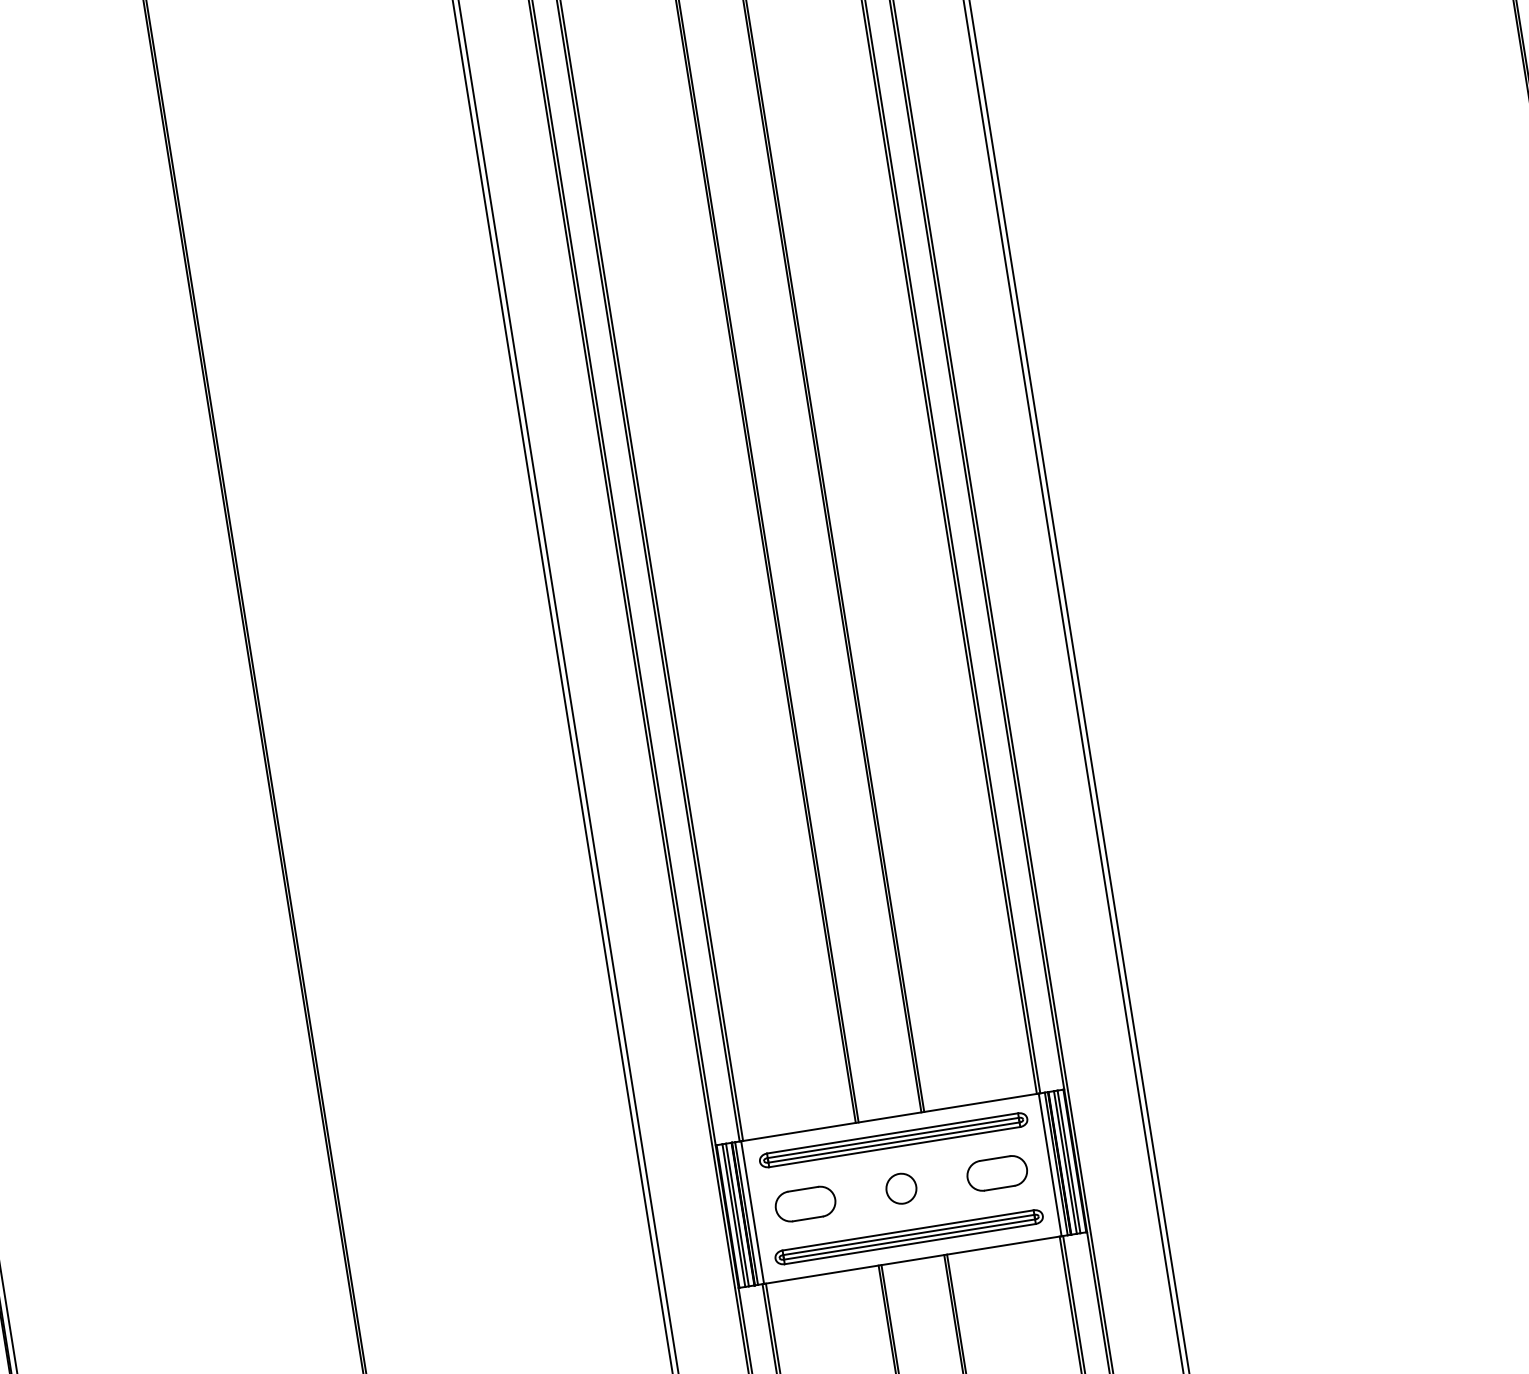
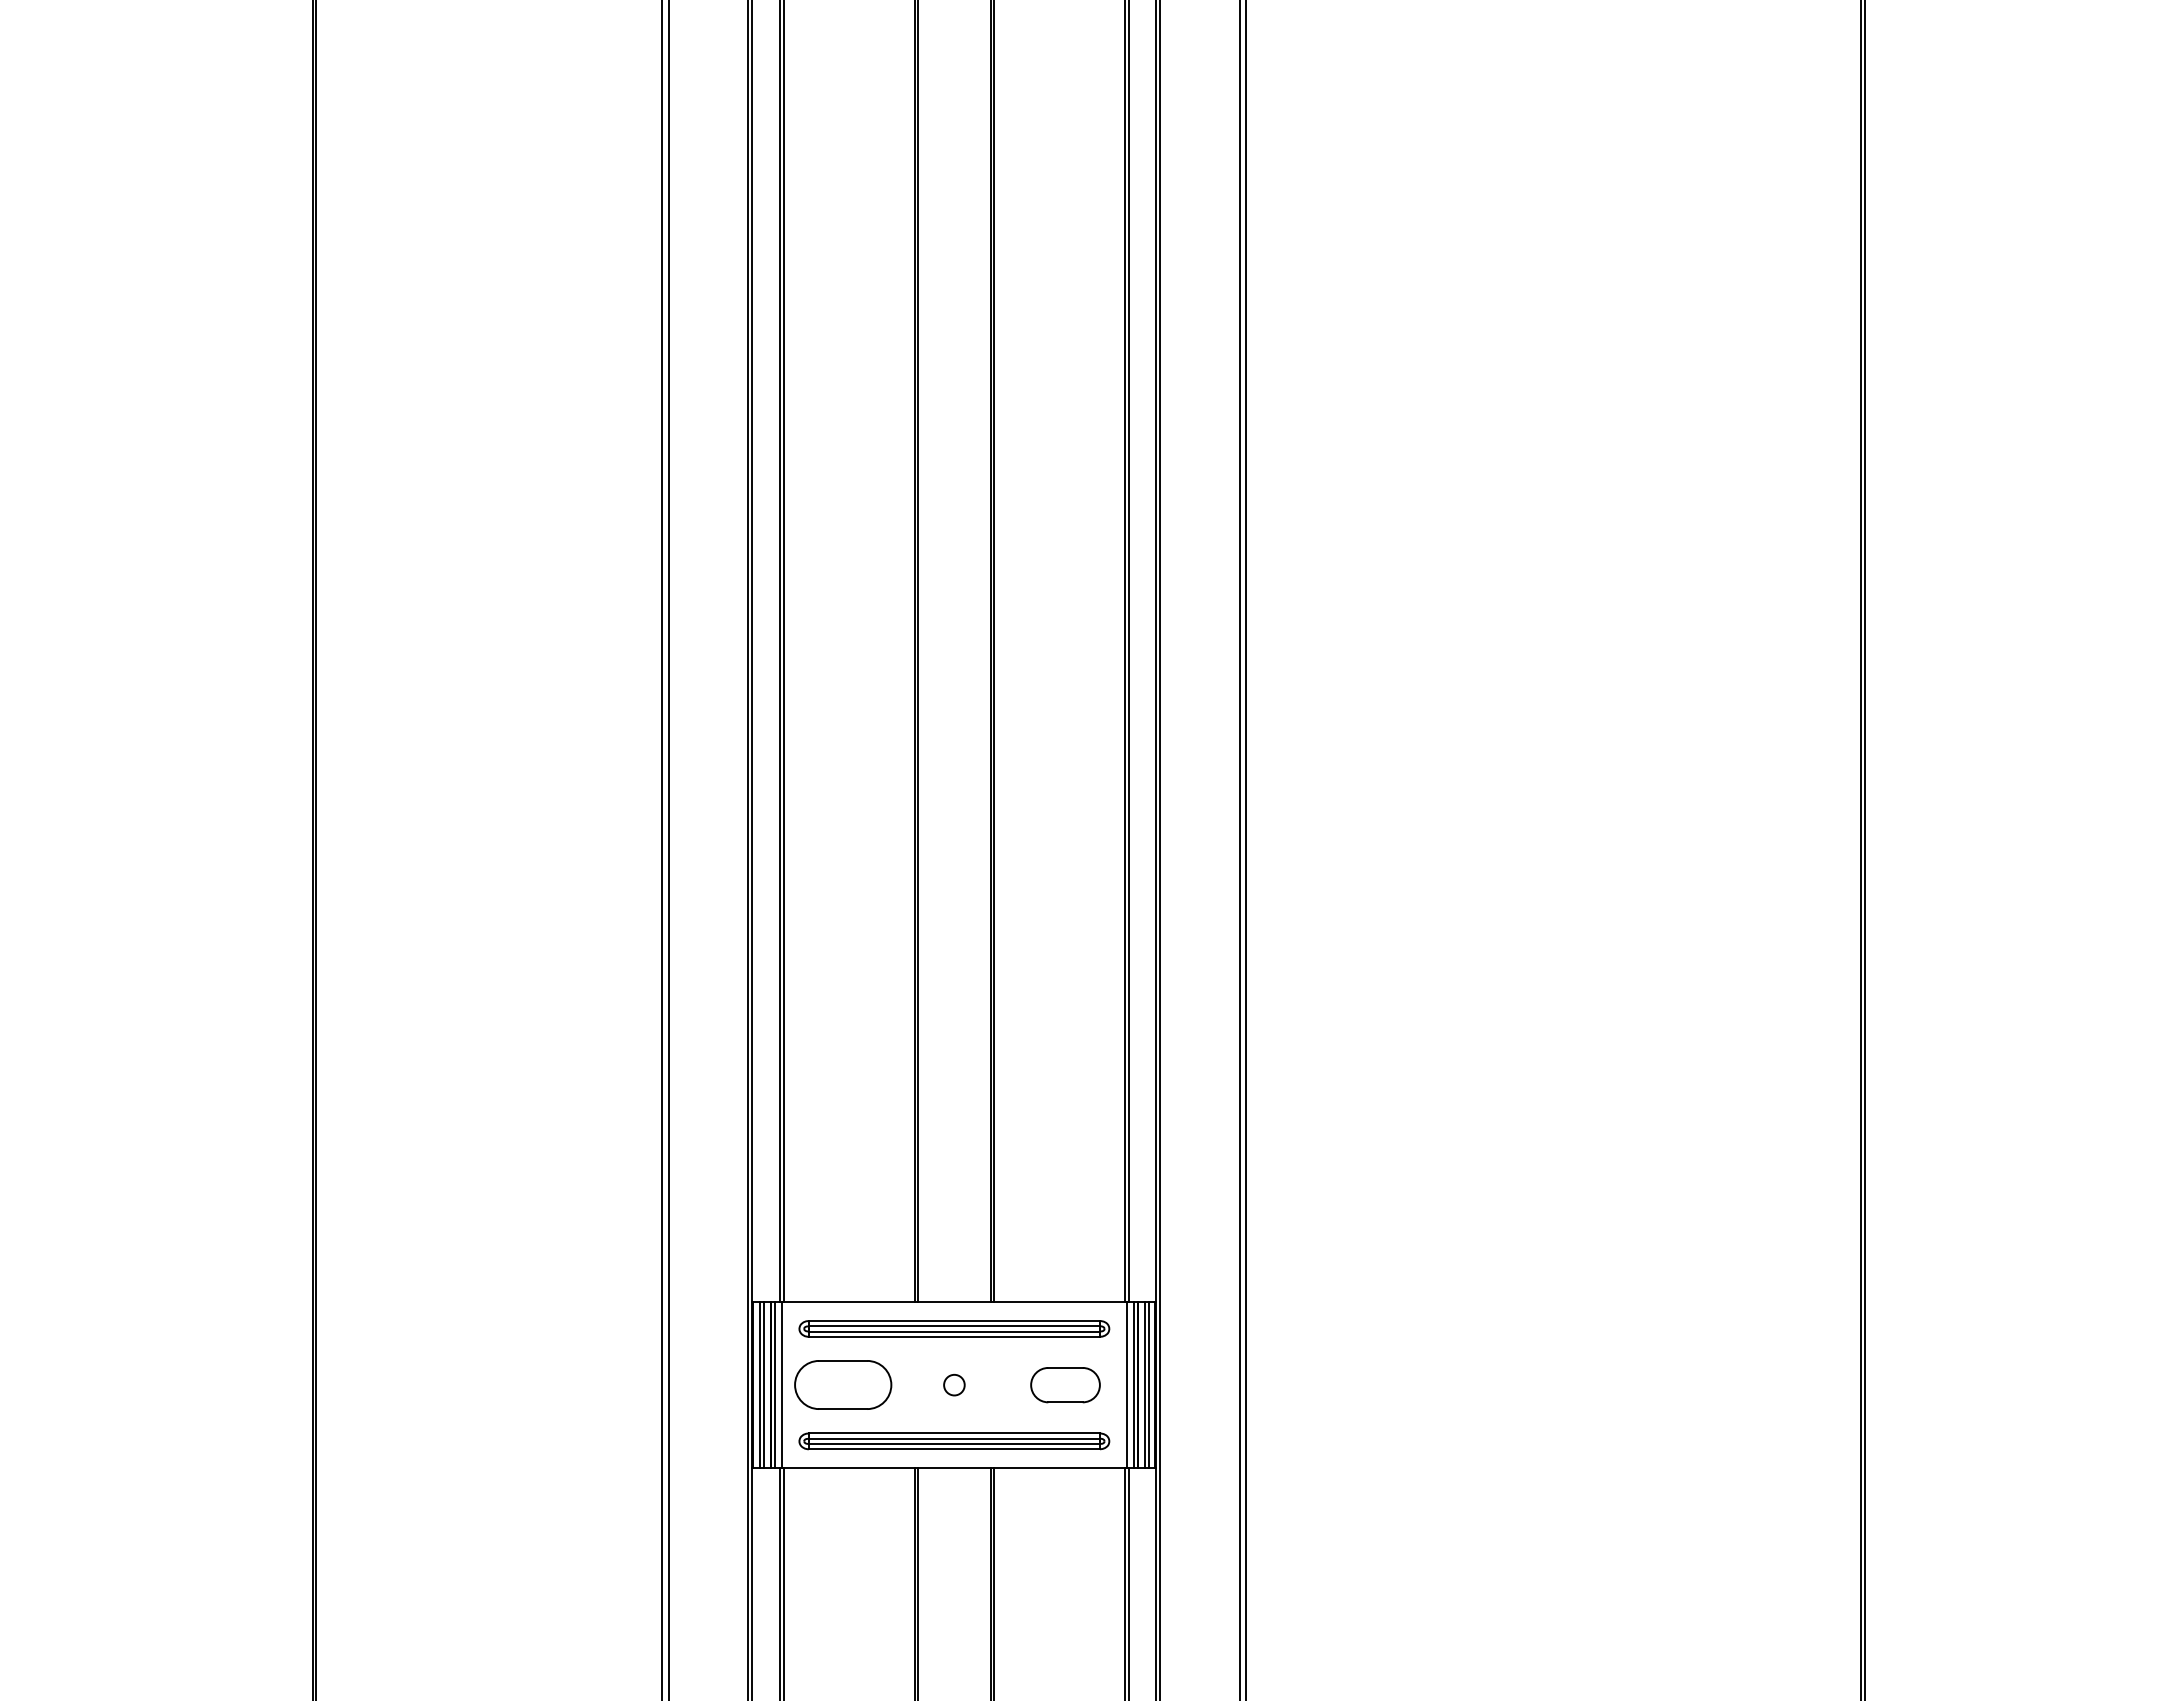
circle: (901, 1188) -> (954, 1384), size x0.6
part: (805, 1204) -> (843, 1385), size x1.4

